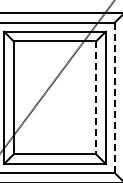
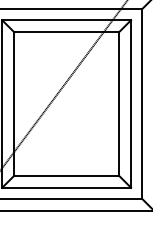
line: (96, 97) -> (119, 103), dashed -> solid
line: (114, 98) -> (141, 104), dashed -> solid

